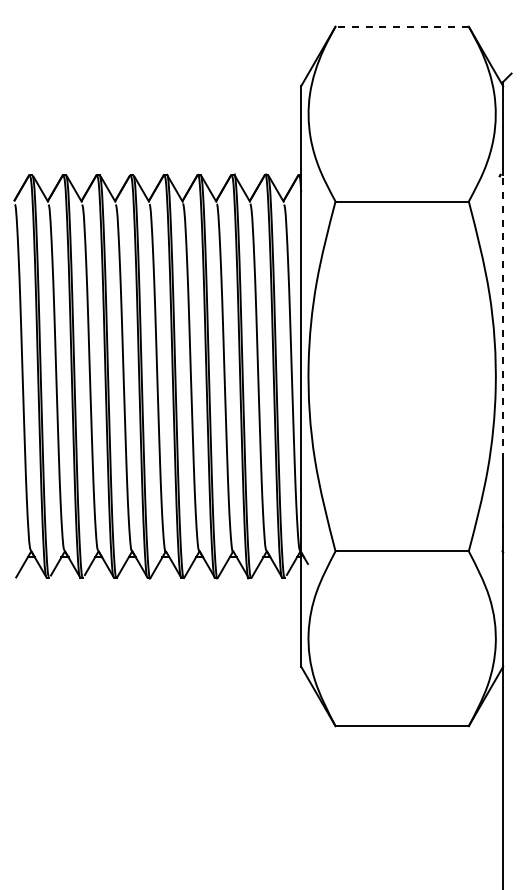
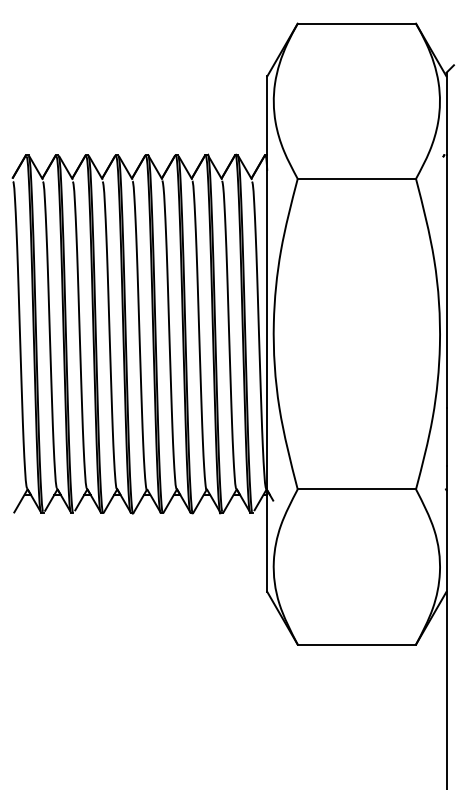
line: (402, 26) -> (357, 23), dashed -> solid
line: (503, 317) -> (446, 281), dashed -> solid

